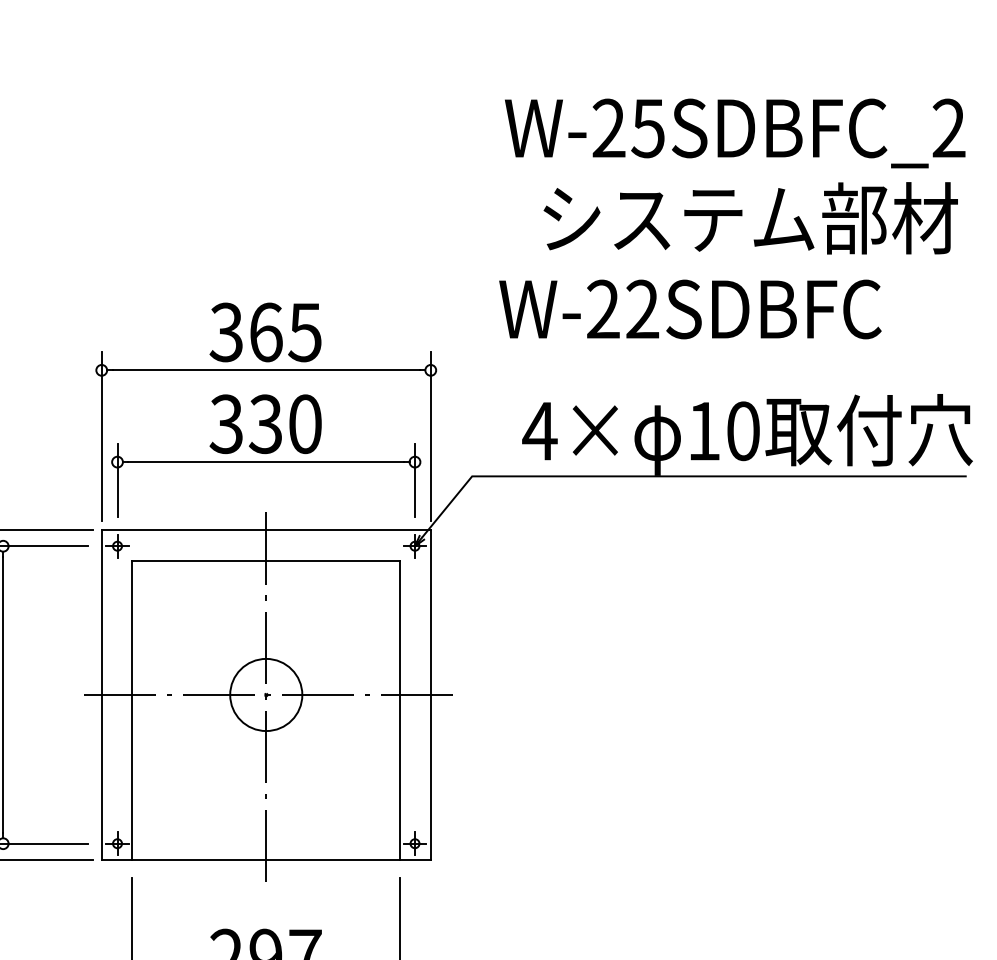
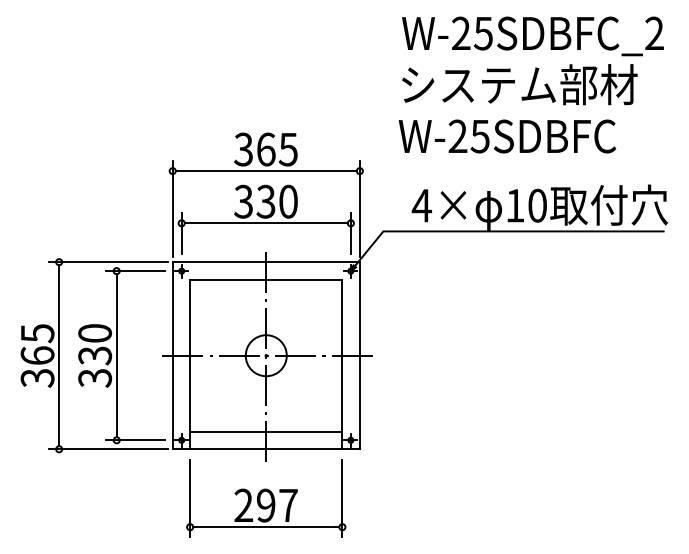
text: (750, 218) -> (519, 84), moved
text: (641, 309) -> (479, 136), W-22SDBFC -> W-25SDBFC
line: (266, 829) -> (266, 432), added

